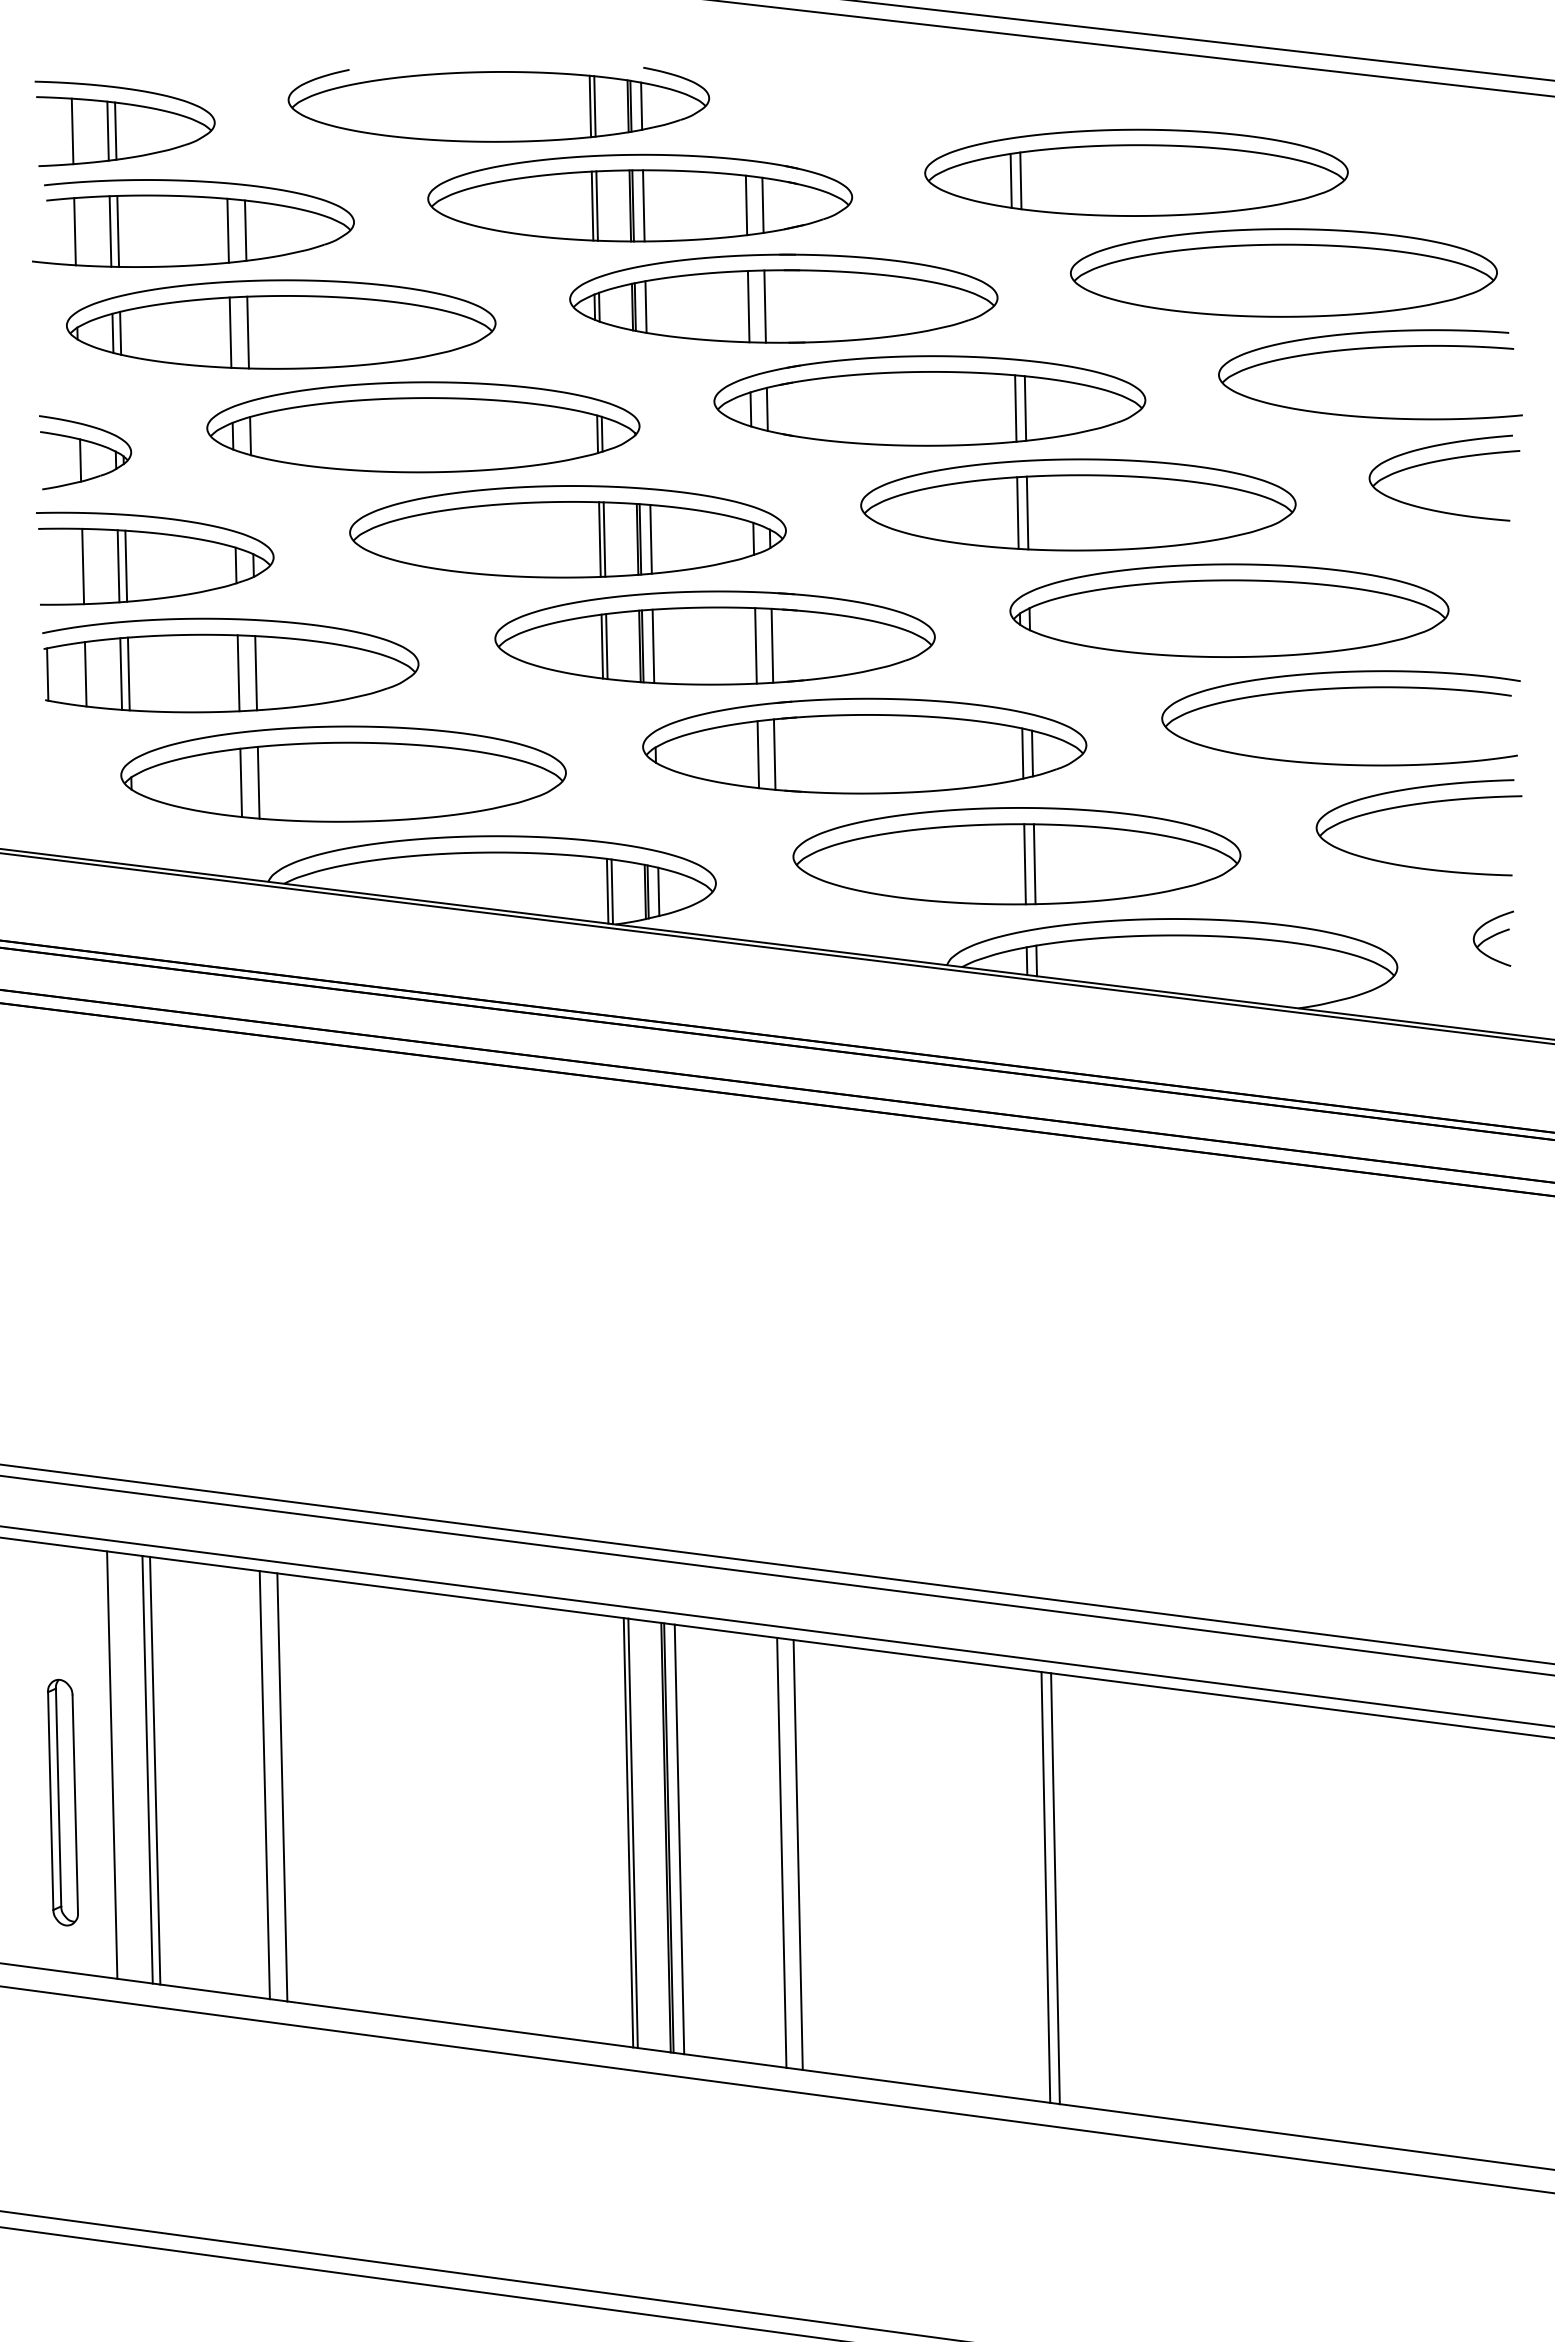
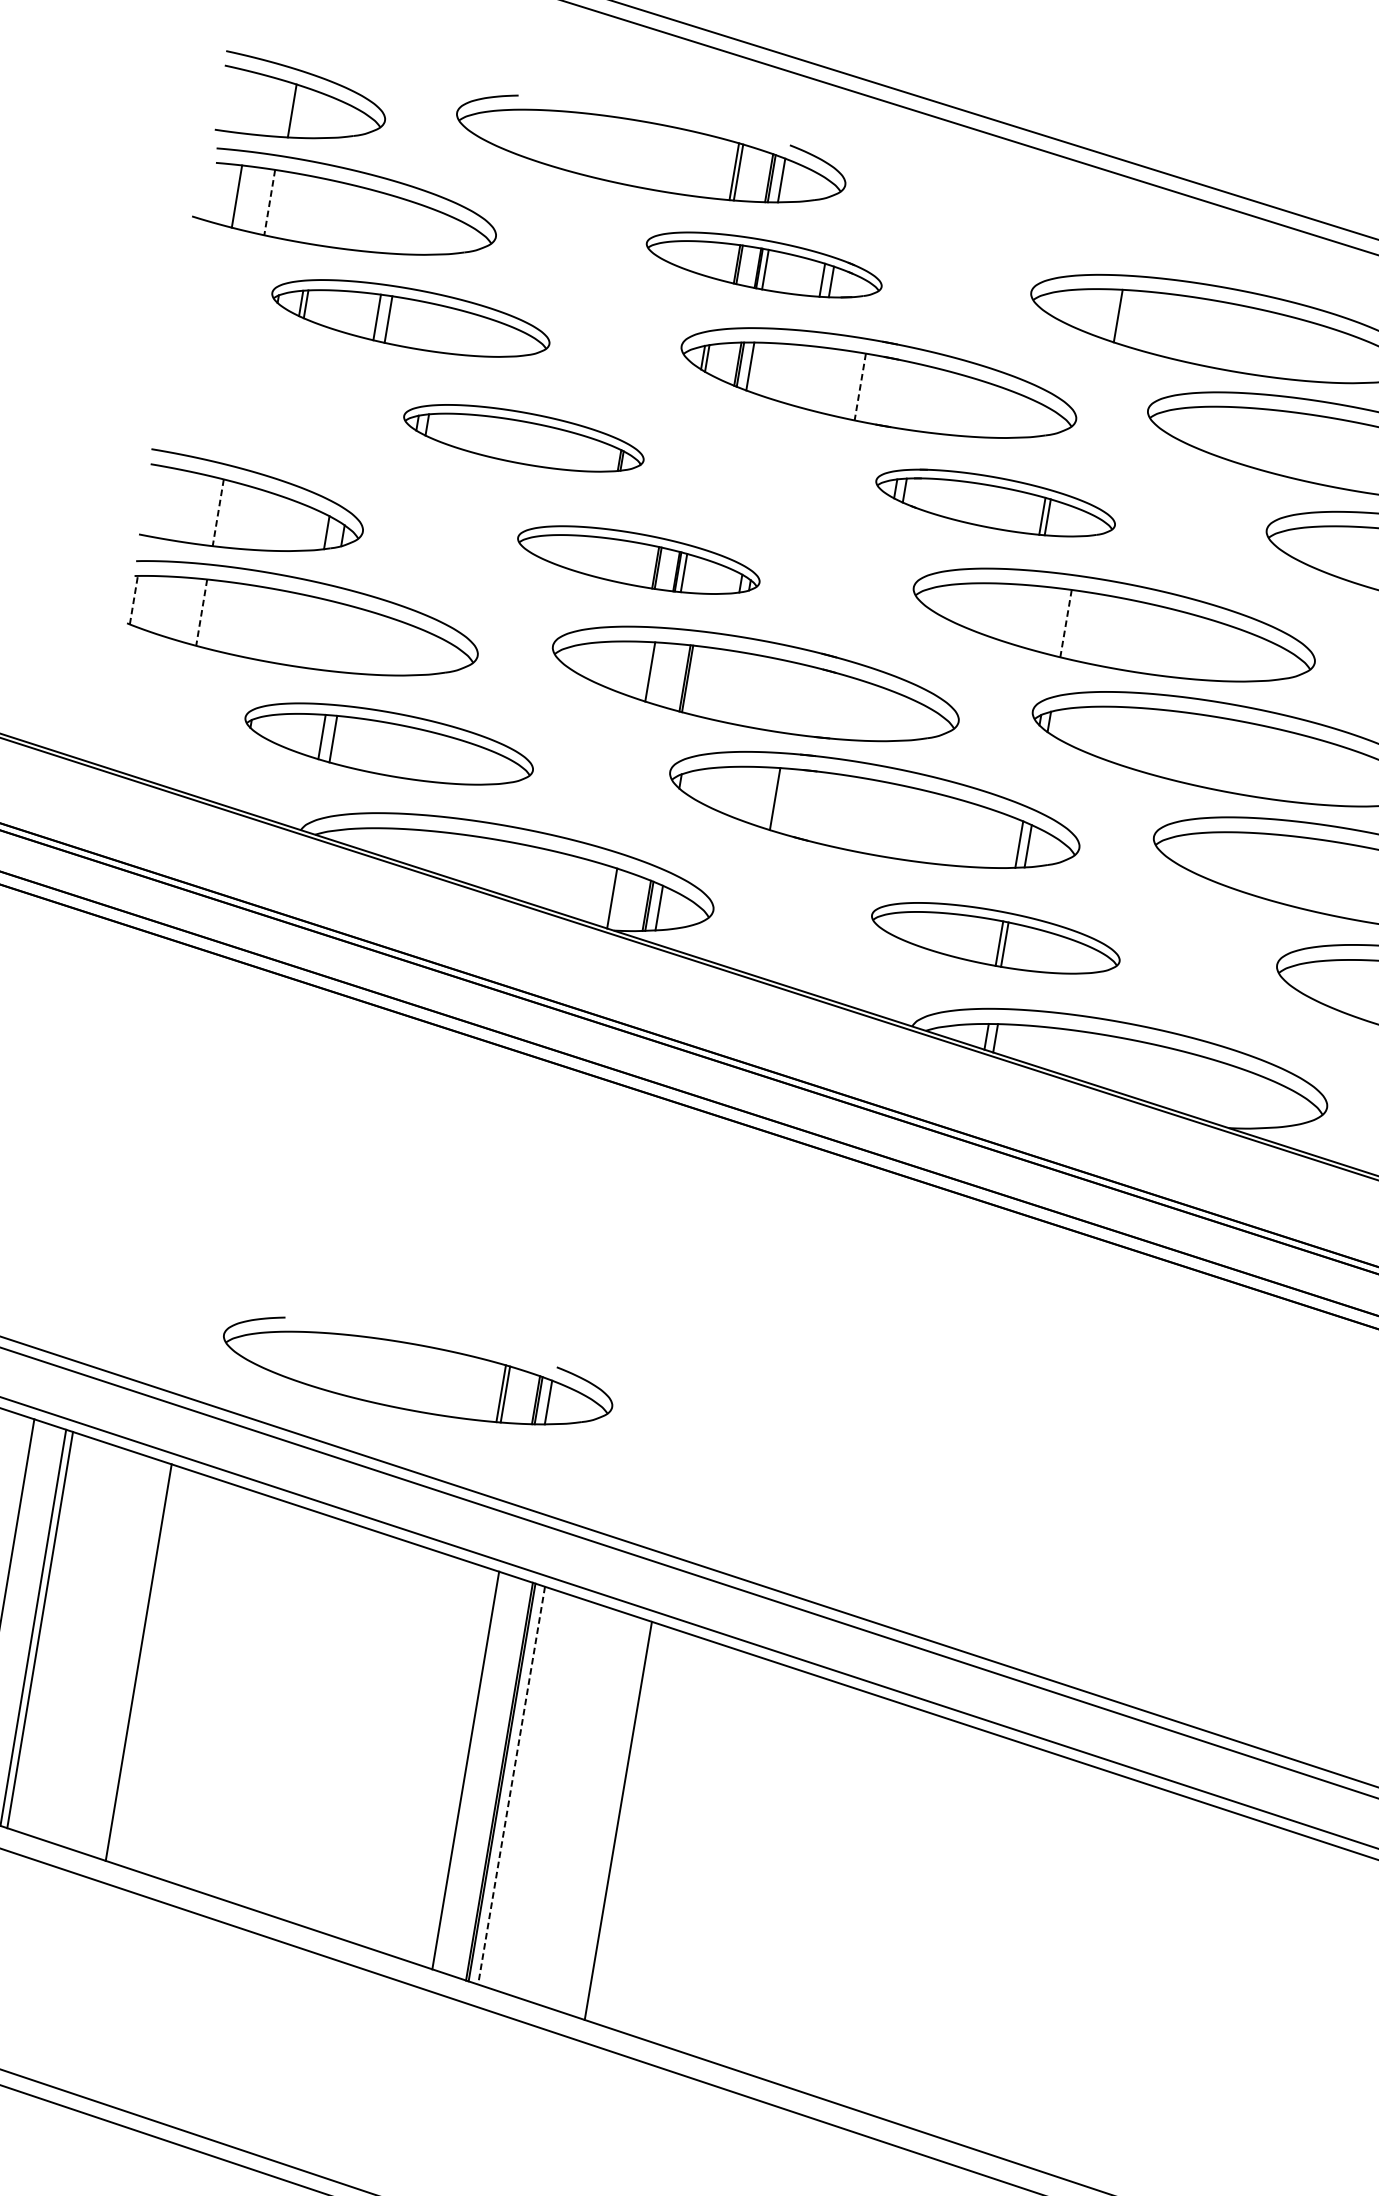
line: (107, 130) -> (284, 108), removed
line: (72, 131) -> (252, 103), removed
line: (1010, 180) -> (1108, 313), removed
part: (640, 197) -> (764, 264), size x0.6
line: (118, 230) -> (277, 203), removed
line: (227, 230) -> (377, 222), removed
line: (245, 230) -> (394, 225), removed
line: (110, 232) -> (269, 203), solid -> dashed
line: (748, 306) -> (844, 384), removed
line: (765, 307) -> (860, 387), solid -> dashed
part: (281, 324) -> (411, 318), size x0.7
part: (929, 400) -> (995, 502), size x0.6
part: (423, 427) -> (523, 438), size x0.6
part: (85, 452) -> (207, 402), removed
line: (1017, 512) -> (1056, 621), removed
line: (1027, 513) -> (1065, 624), solid -> dashed
part: (567, 531) -> (638, 559), size x0.6
line: (126, 565) -> (225, 513), removed
line: (83, 566) -> (185, 506), removed
line: (118, 566) -> (218, 512), solid -> dashed
line: (755, 645) -> (791, 697), removed
line: (772, 645) -> (807, 700), removed
line: (606, 646) -> (654, 672), removed
line: (653, 646) -> (697, 680), removed
line: (128, 673) -> (208, 613), removed
line: (238, 673) -> (310, 632), removed
line: (255, 673) -> (325, 635), removed
line: (47, 674) -> (133, 600), solid -> dashed
line: (85, 674) -> (168, 606), removed
line: (121, 674) -> (201, 613), solid -> dashed
line: (774, 754) -> (790, 801), removed
part: (343, 773) -> (389, 743), size x0.7
part: (1016, 856) -> (995, 938), size x0.6
line: (611, 891) -> (615, 899), removed
part: (498, 1429) -> (416, 1375), added
line: (282, 1787) -> (154, 1667), removed
line: (632, 1833) -> (469, 1771), removed
line: (679, 1839) -> (511, 1785), solid -> dashed
line: (781, 1852) -> (603, 1815), removed
line: (1045, 1887) -> (840, 1894), removed
line: (1055, 1888) -> (849, 1897), removed

